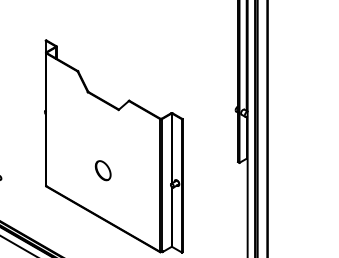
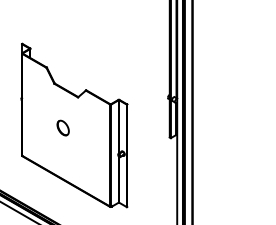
part: (102, 169) -> (62, 127), moved

